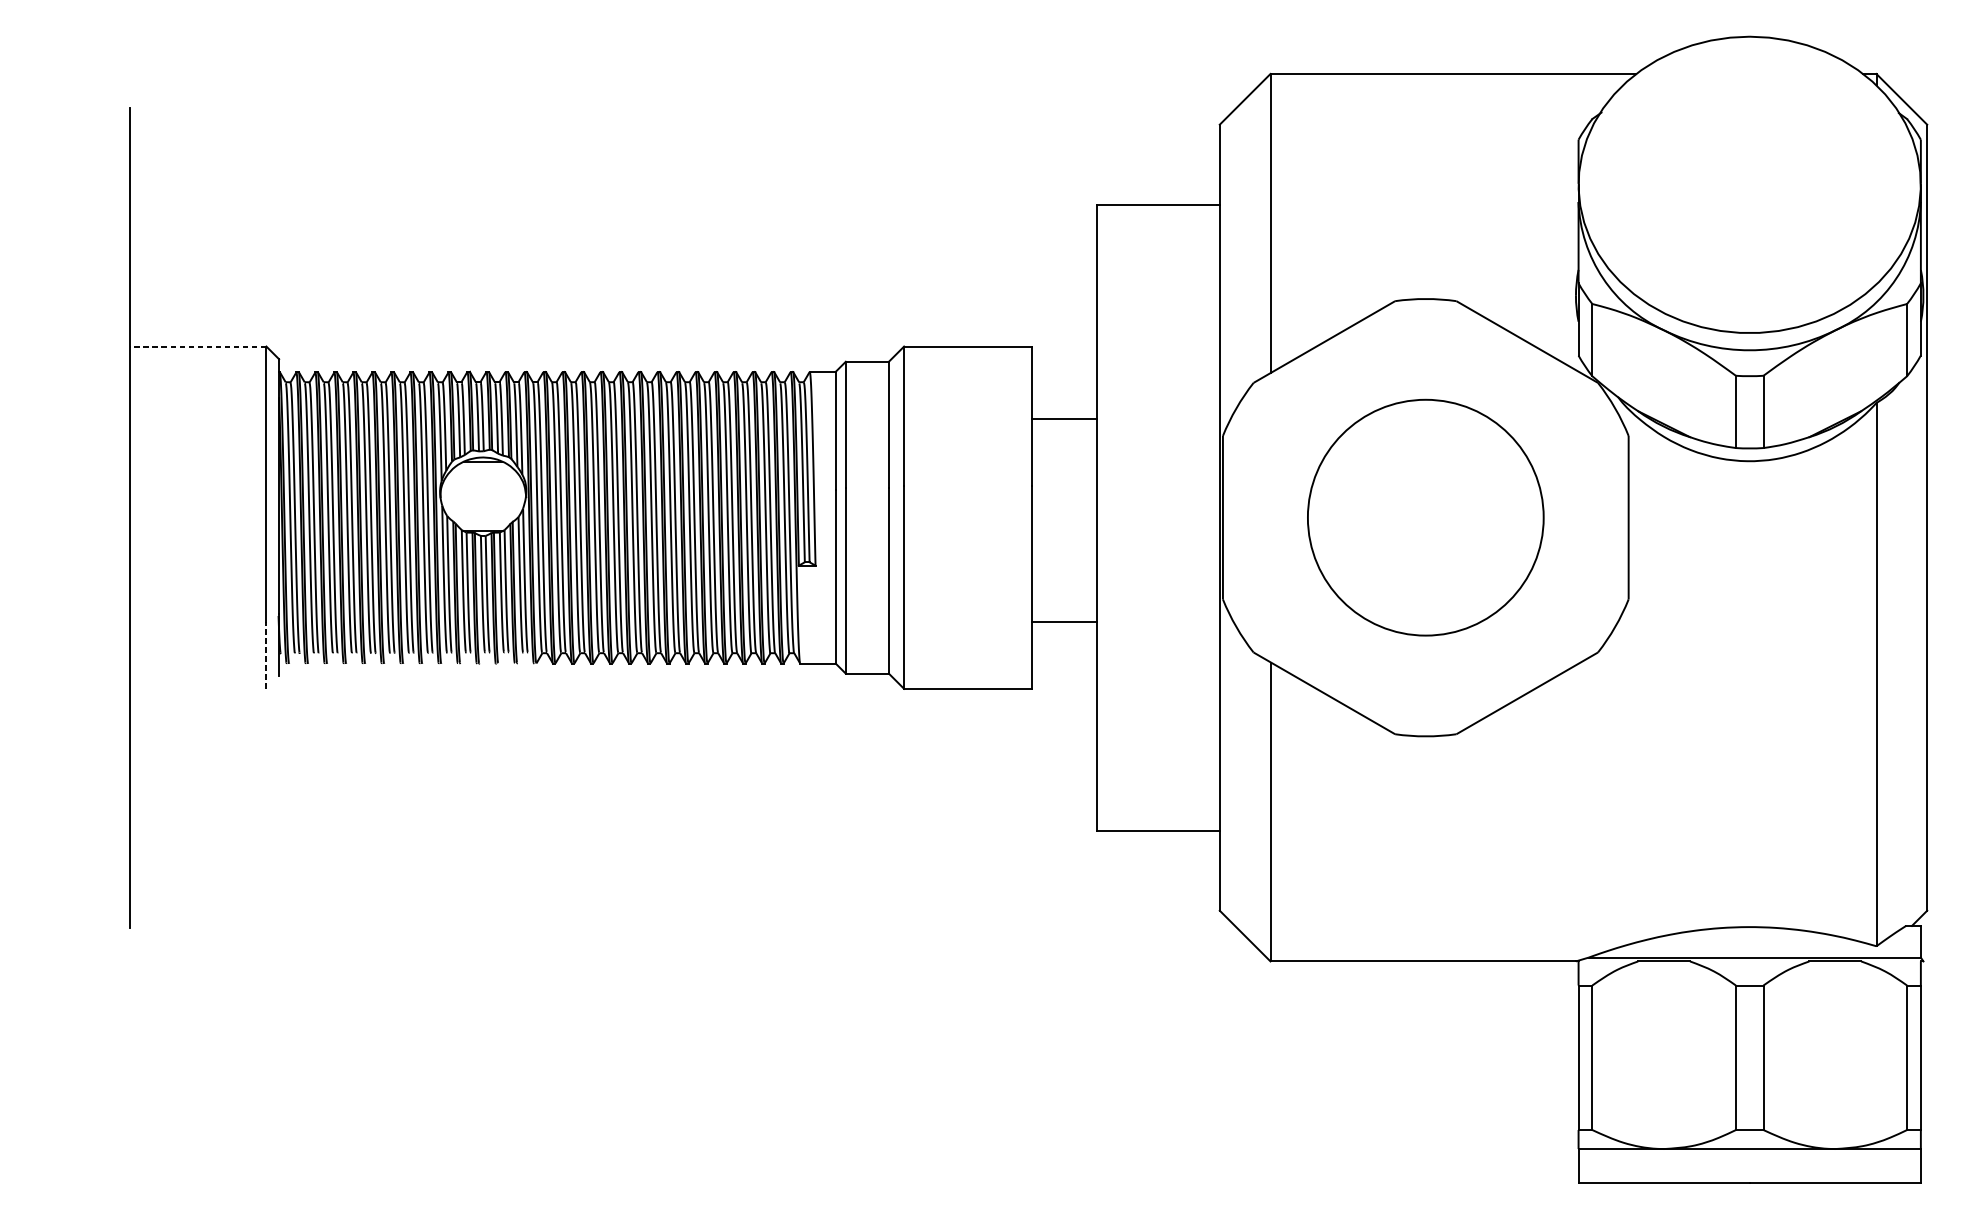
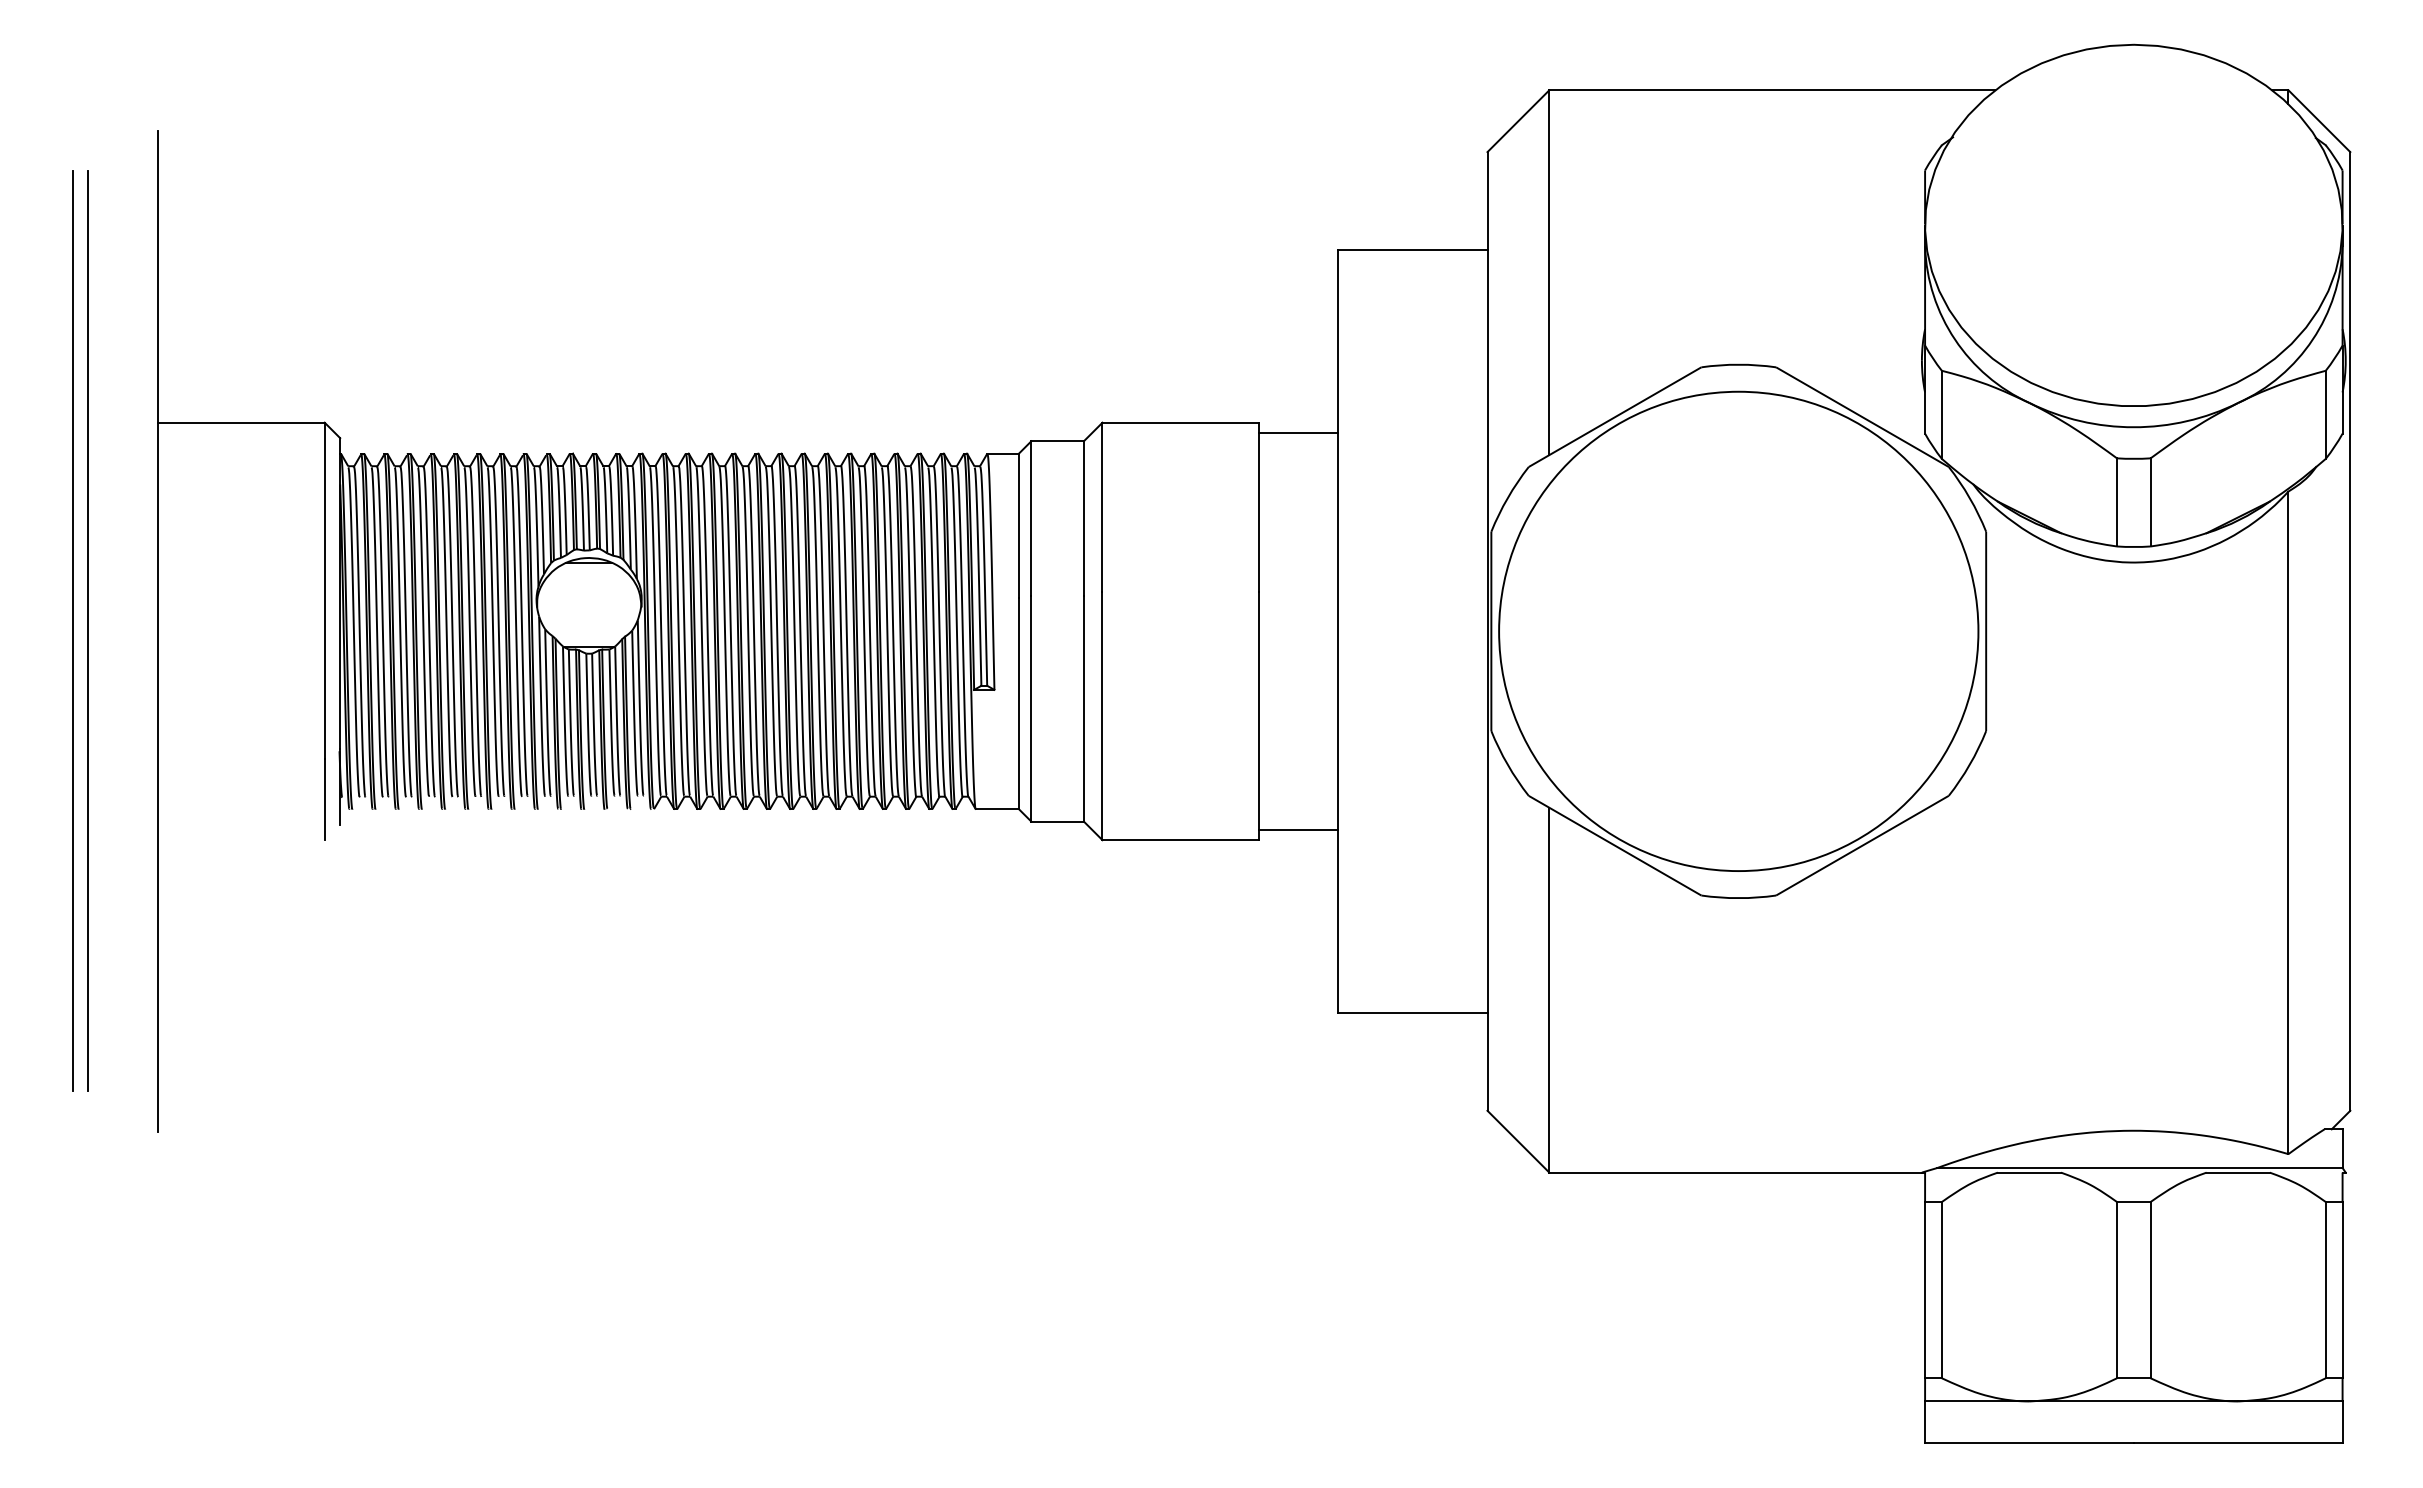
line: (197, 346) -> (240, 422), dashed -> solid
line: (1064, 418) -> (1297, 432), moved
line: (59, 517) -> (72, 631), added
line: (72, 517) -> (88, 631), added
circle: (1425, 517) -> (1738, 631), size x1.67
line: (1064, 621) -> (1297, 830), moved
line: (266, 655) -> (324, 799), dashed -> solid

